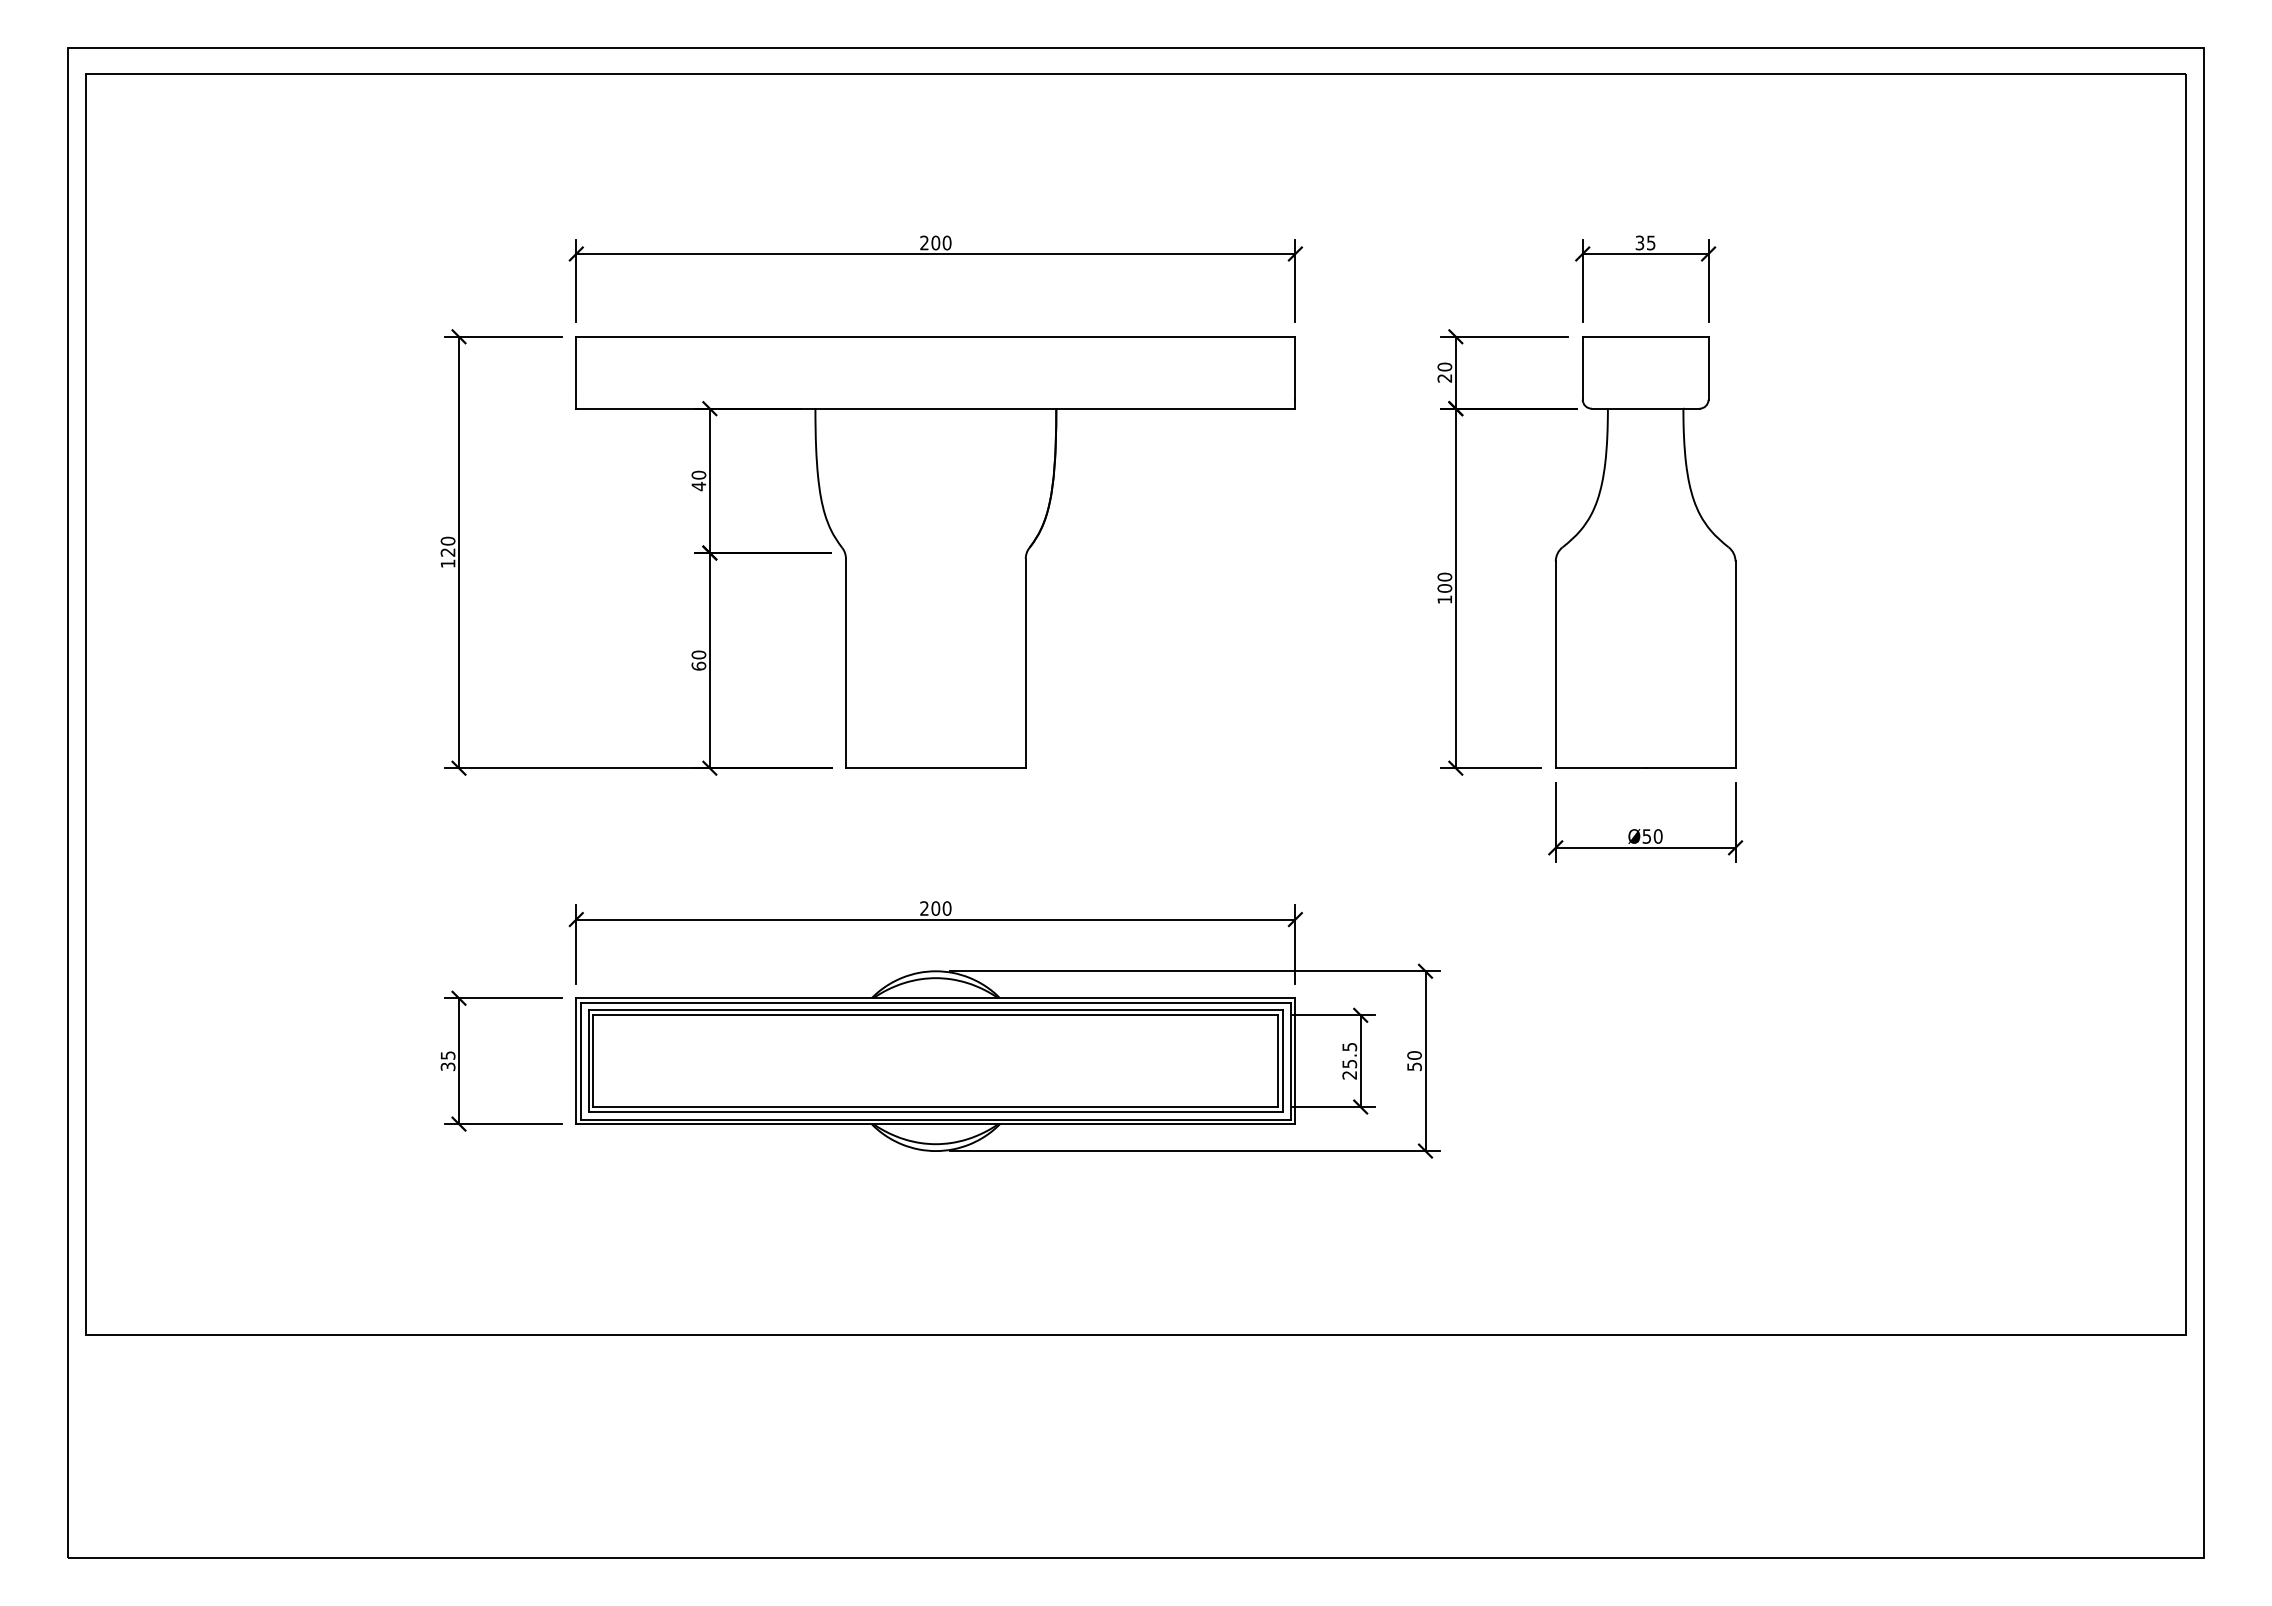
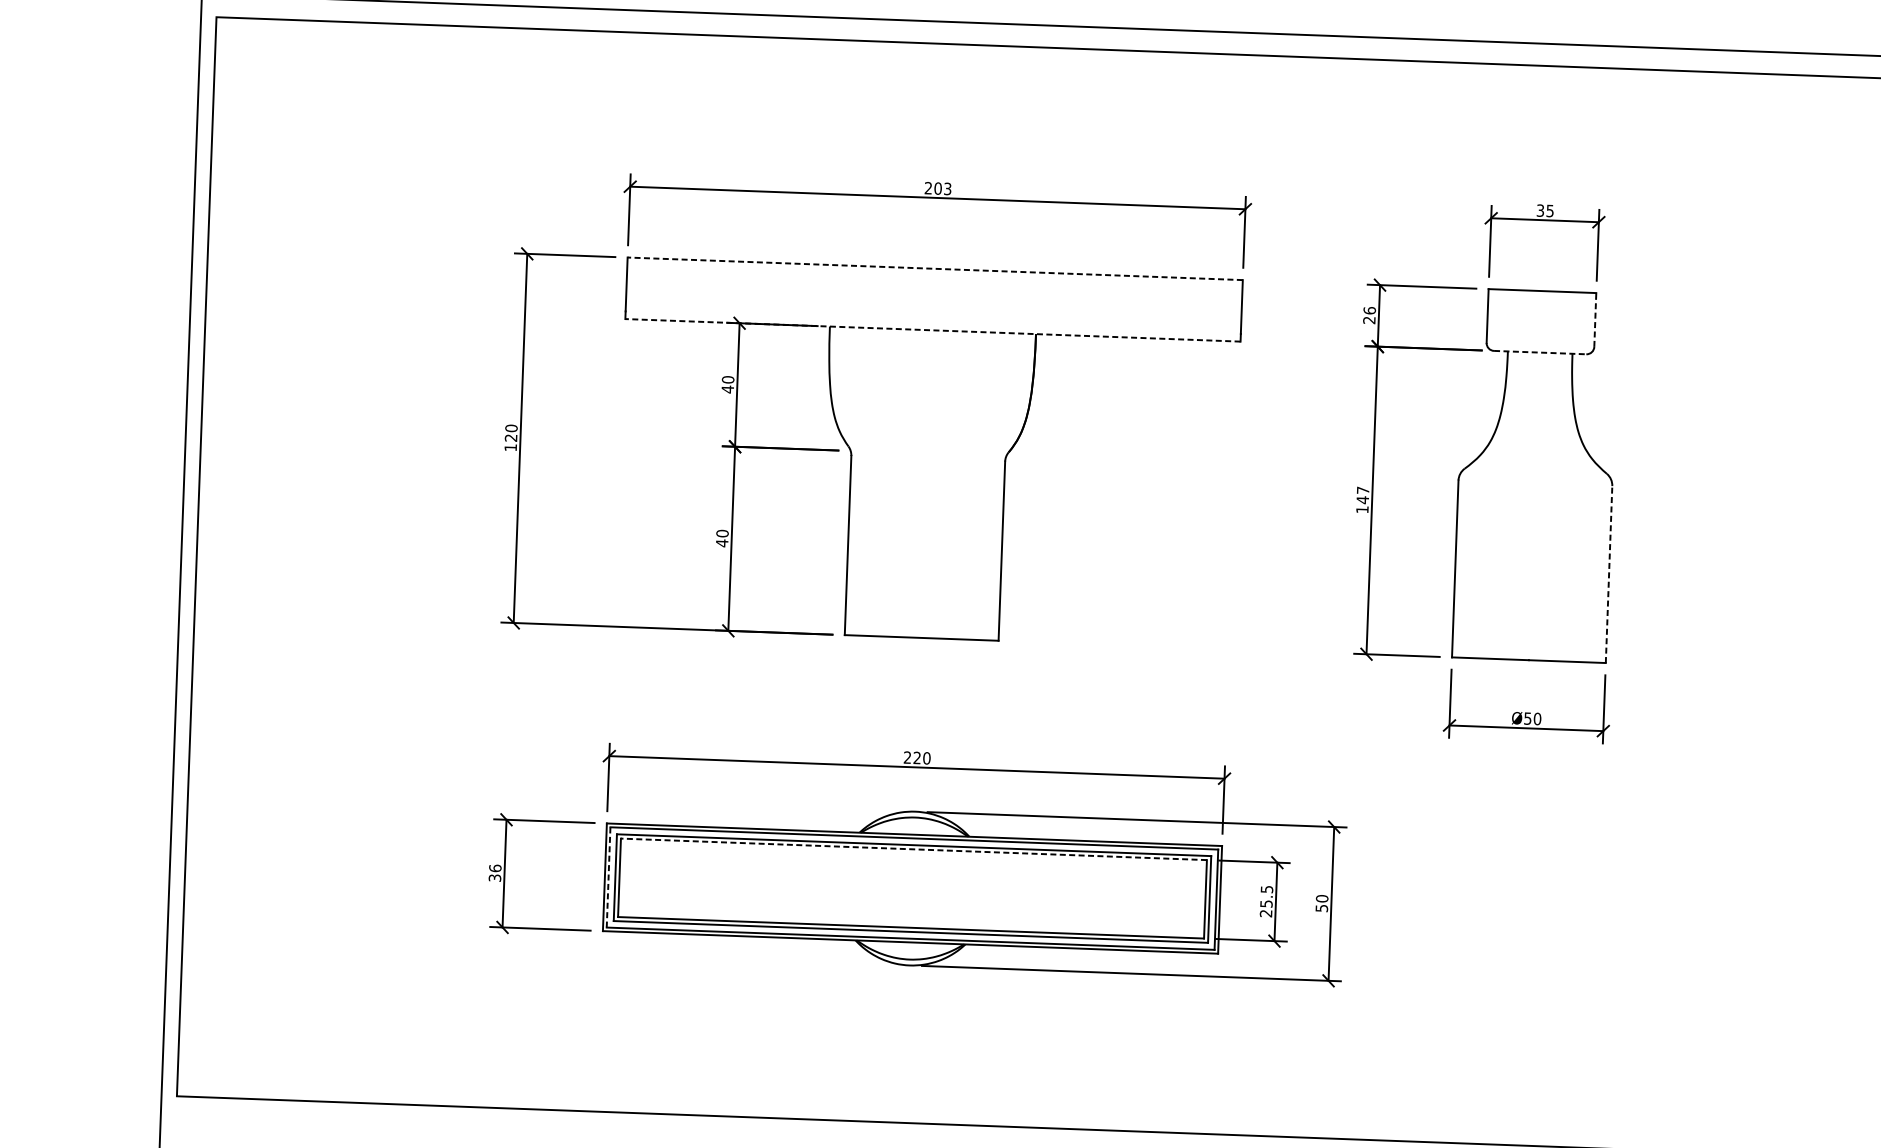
text: (946, 242) -> (947, 188), 200 -> 203
line: (935, 336) -> (934, 268), solid -> dashed
text: (1444, 366) -> (1369, 310), 20 -> 26
line: (1708, 367) -> (1595, 319), solid -> dashed
line: (935, 408) -> (932, 330), solid -> dashed
line: (1645, 408) -> (1540, 352), solid -> dashed
text: (1444, 582) -> (1362, 495), 100 -> 147
line: (1735, 664) -> (1609, 574), solid -> dashed
text: (698, 665) -> (721, 542), 60 -> 40
text: (935, 908) -> (916, 757), 200 -> 220
line: (935, 1015) -> (913, 849), solid -> dashed
text: (447, 1055) -> (494, 868), 35 -> 36
line: (580, 1061) -> (608, 877), solid -> dashed

